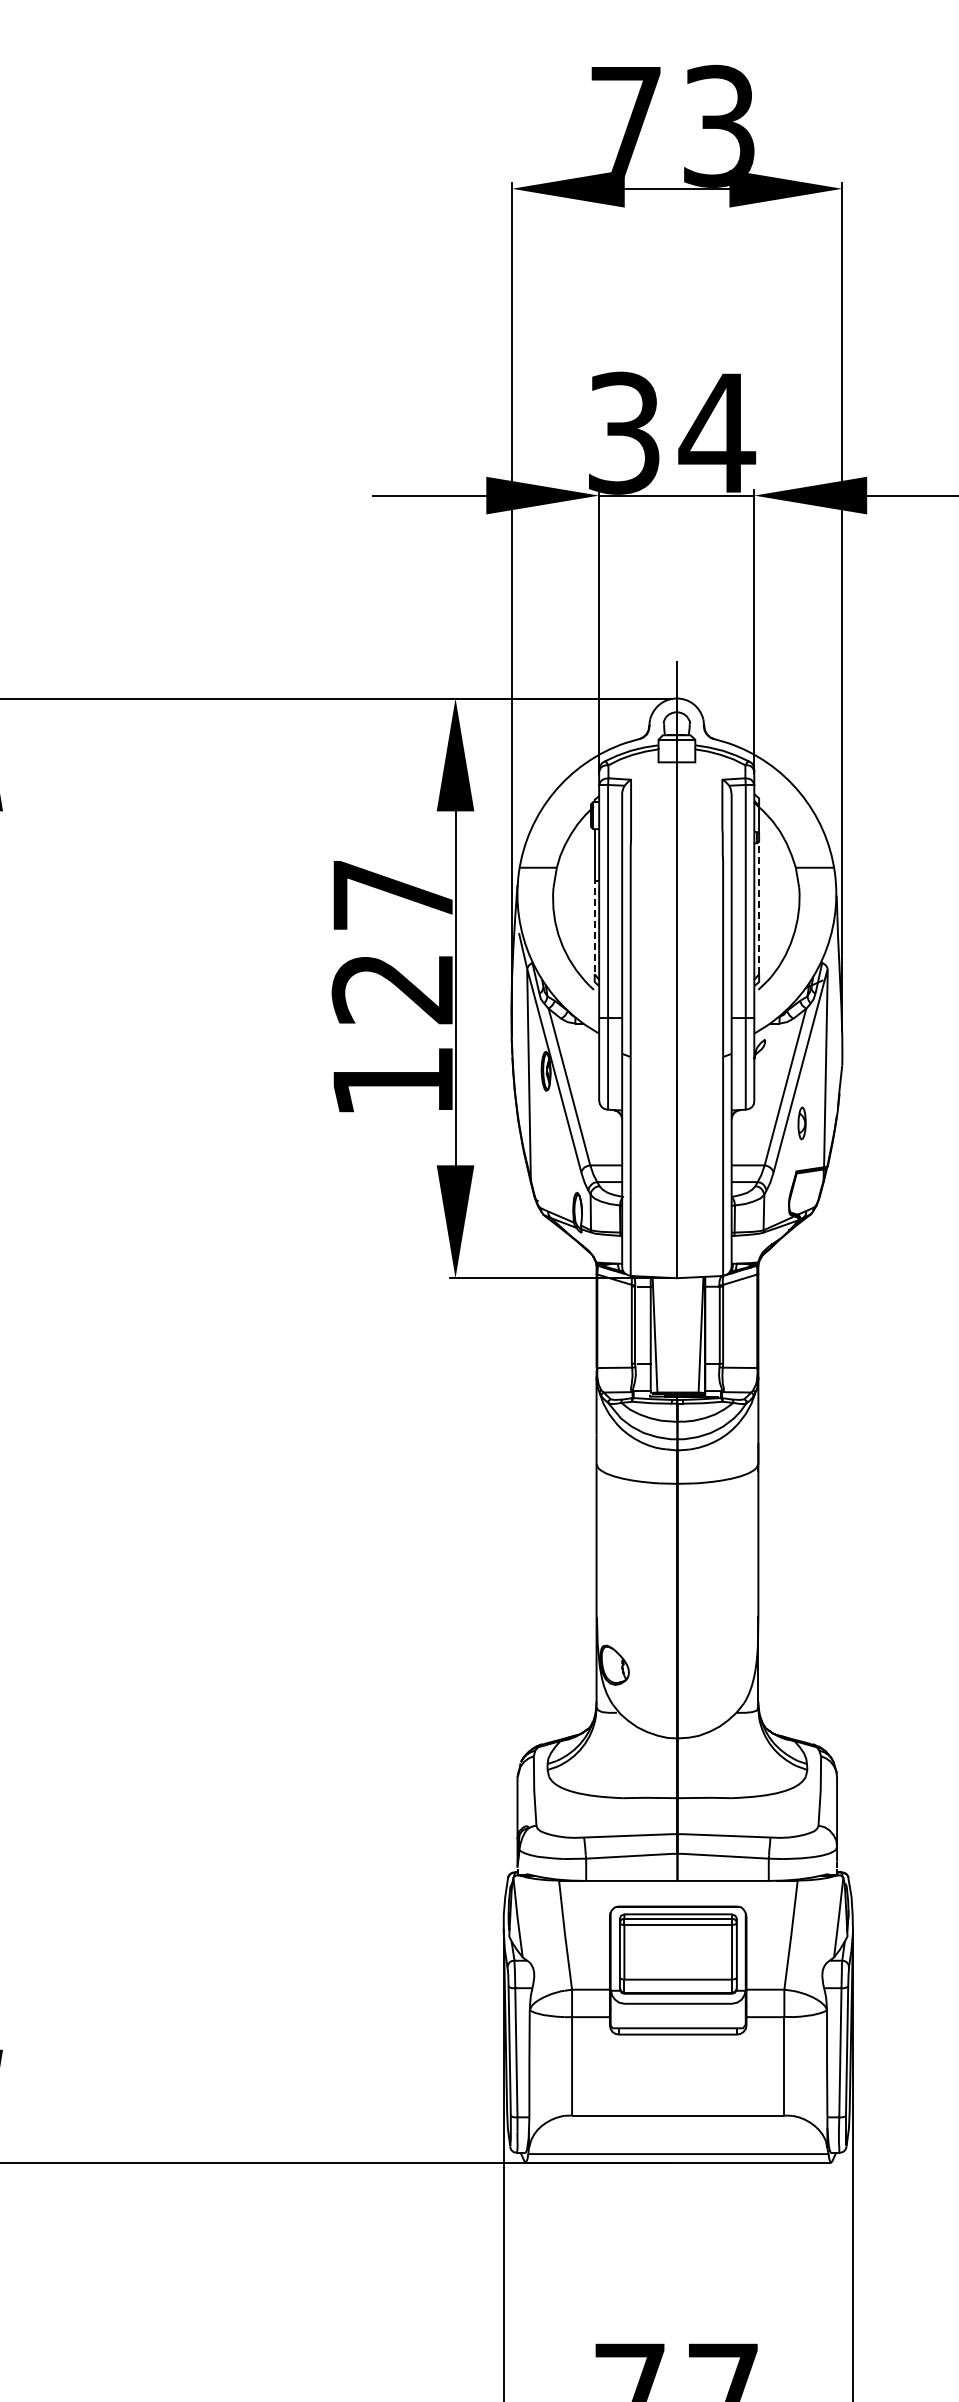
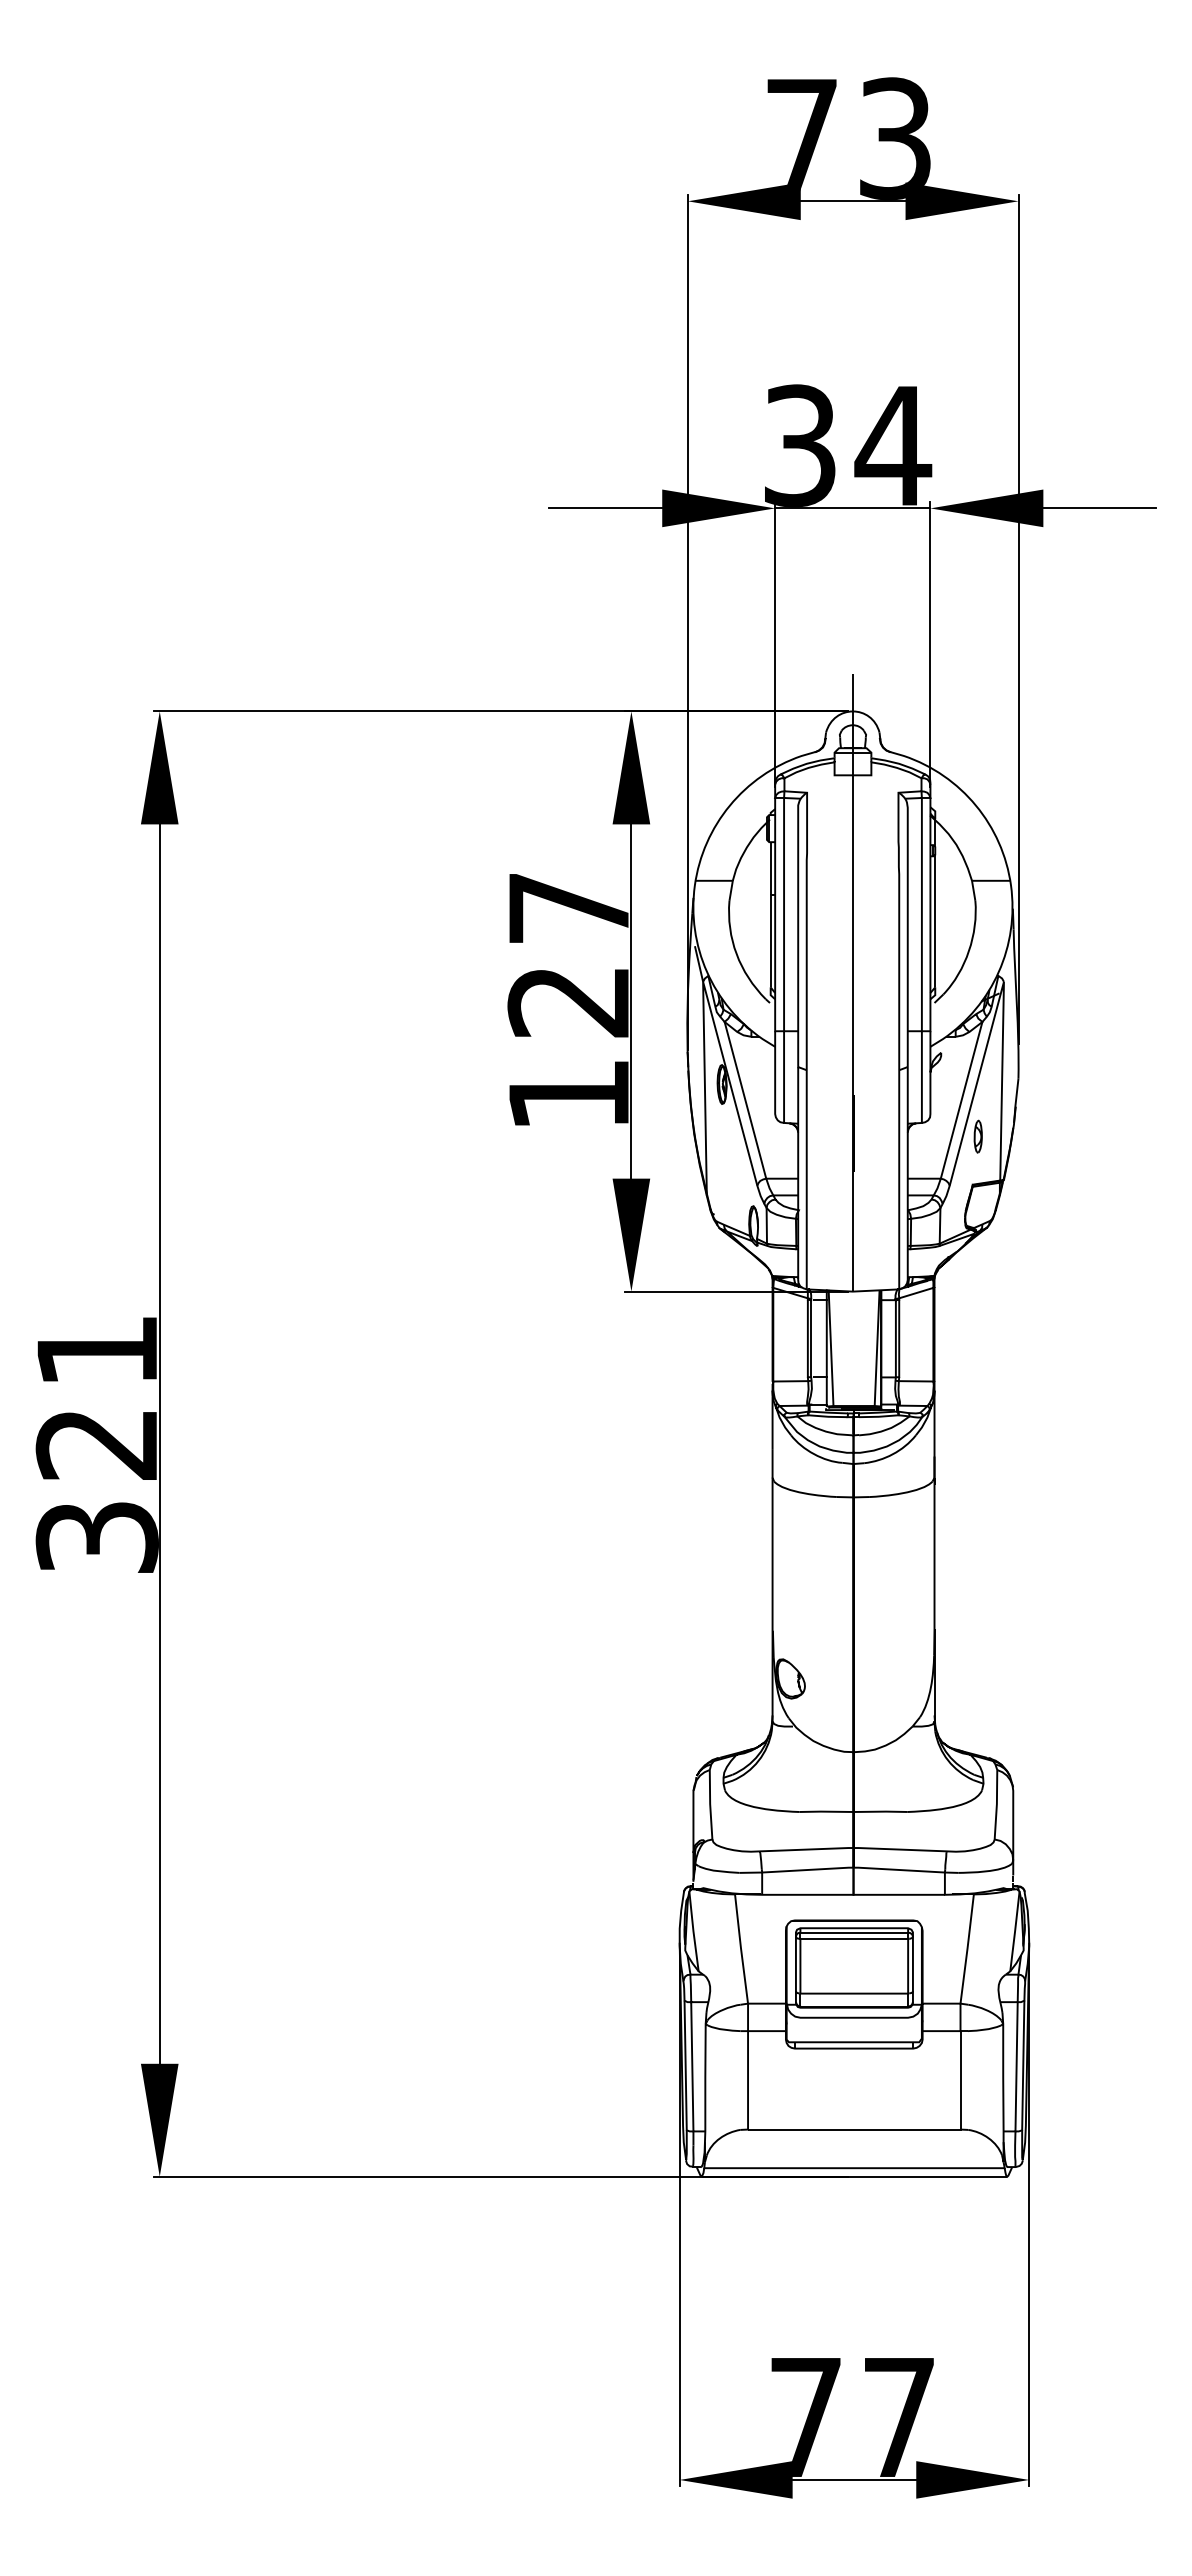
line: (759, 907) -> (935, 920), dashed -> solid
line: (594, 925) -> (770, 938), dashed -> solid

